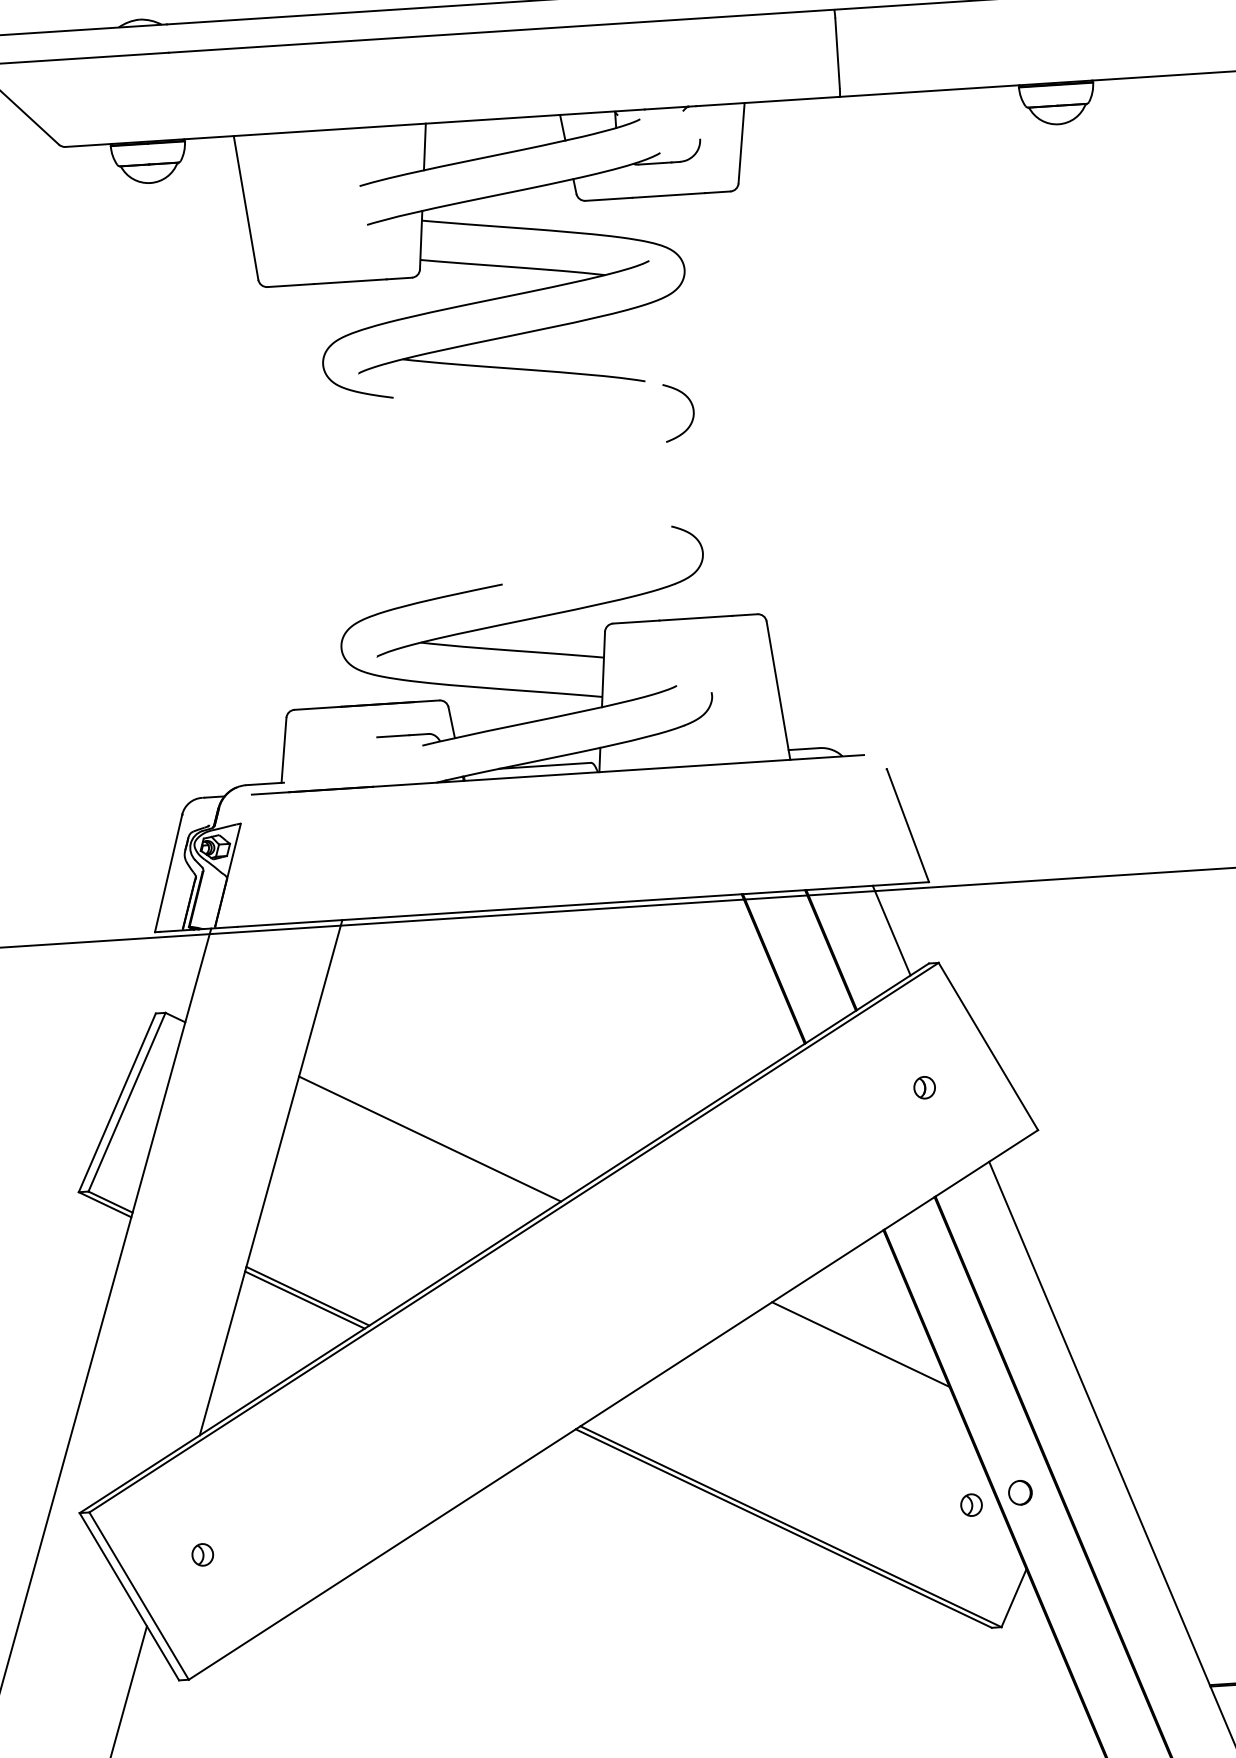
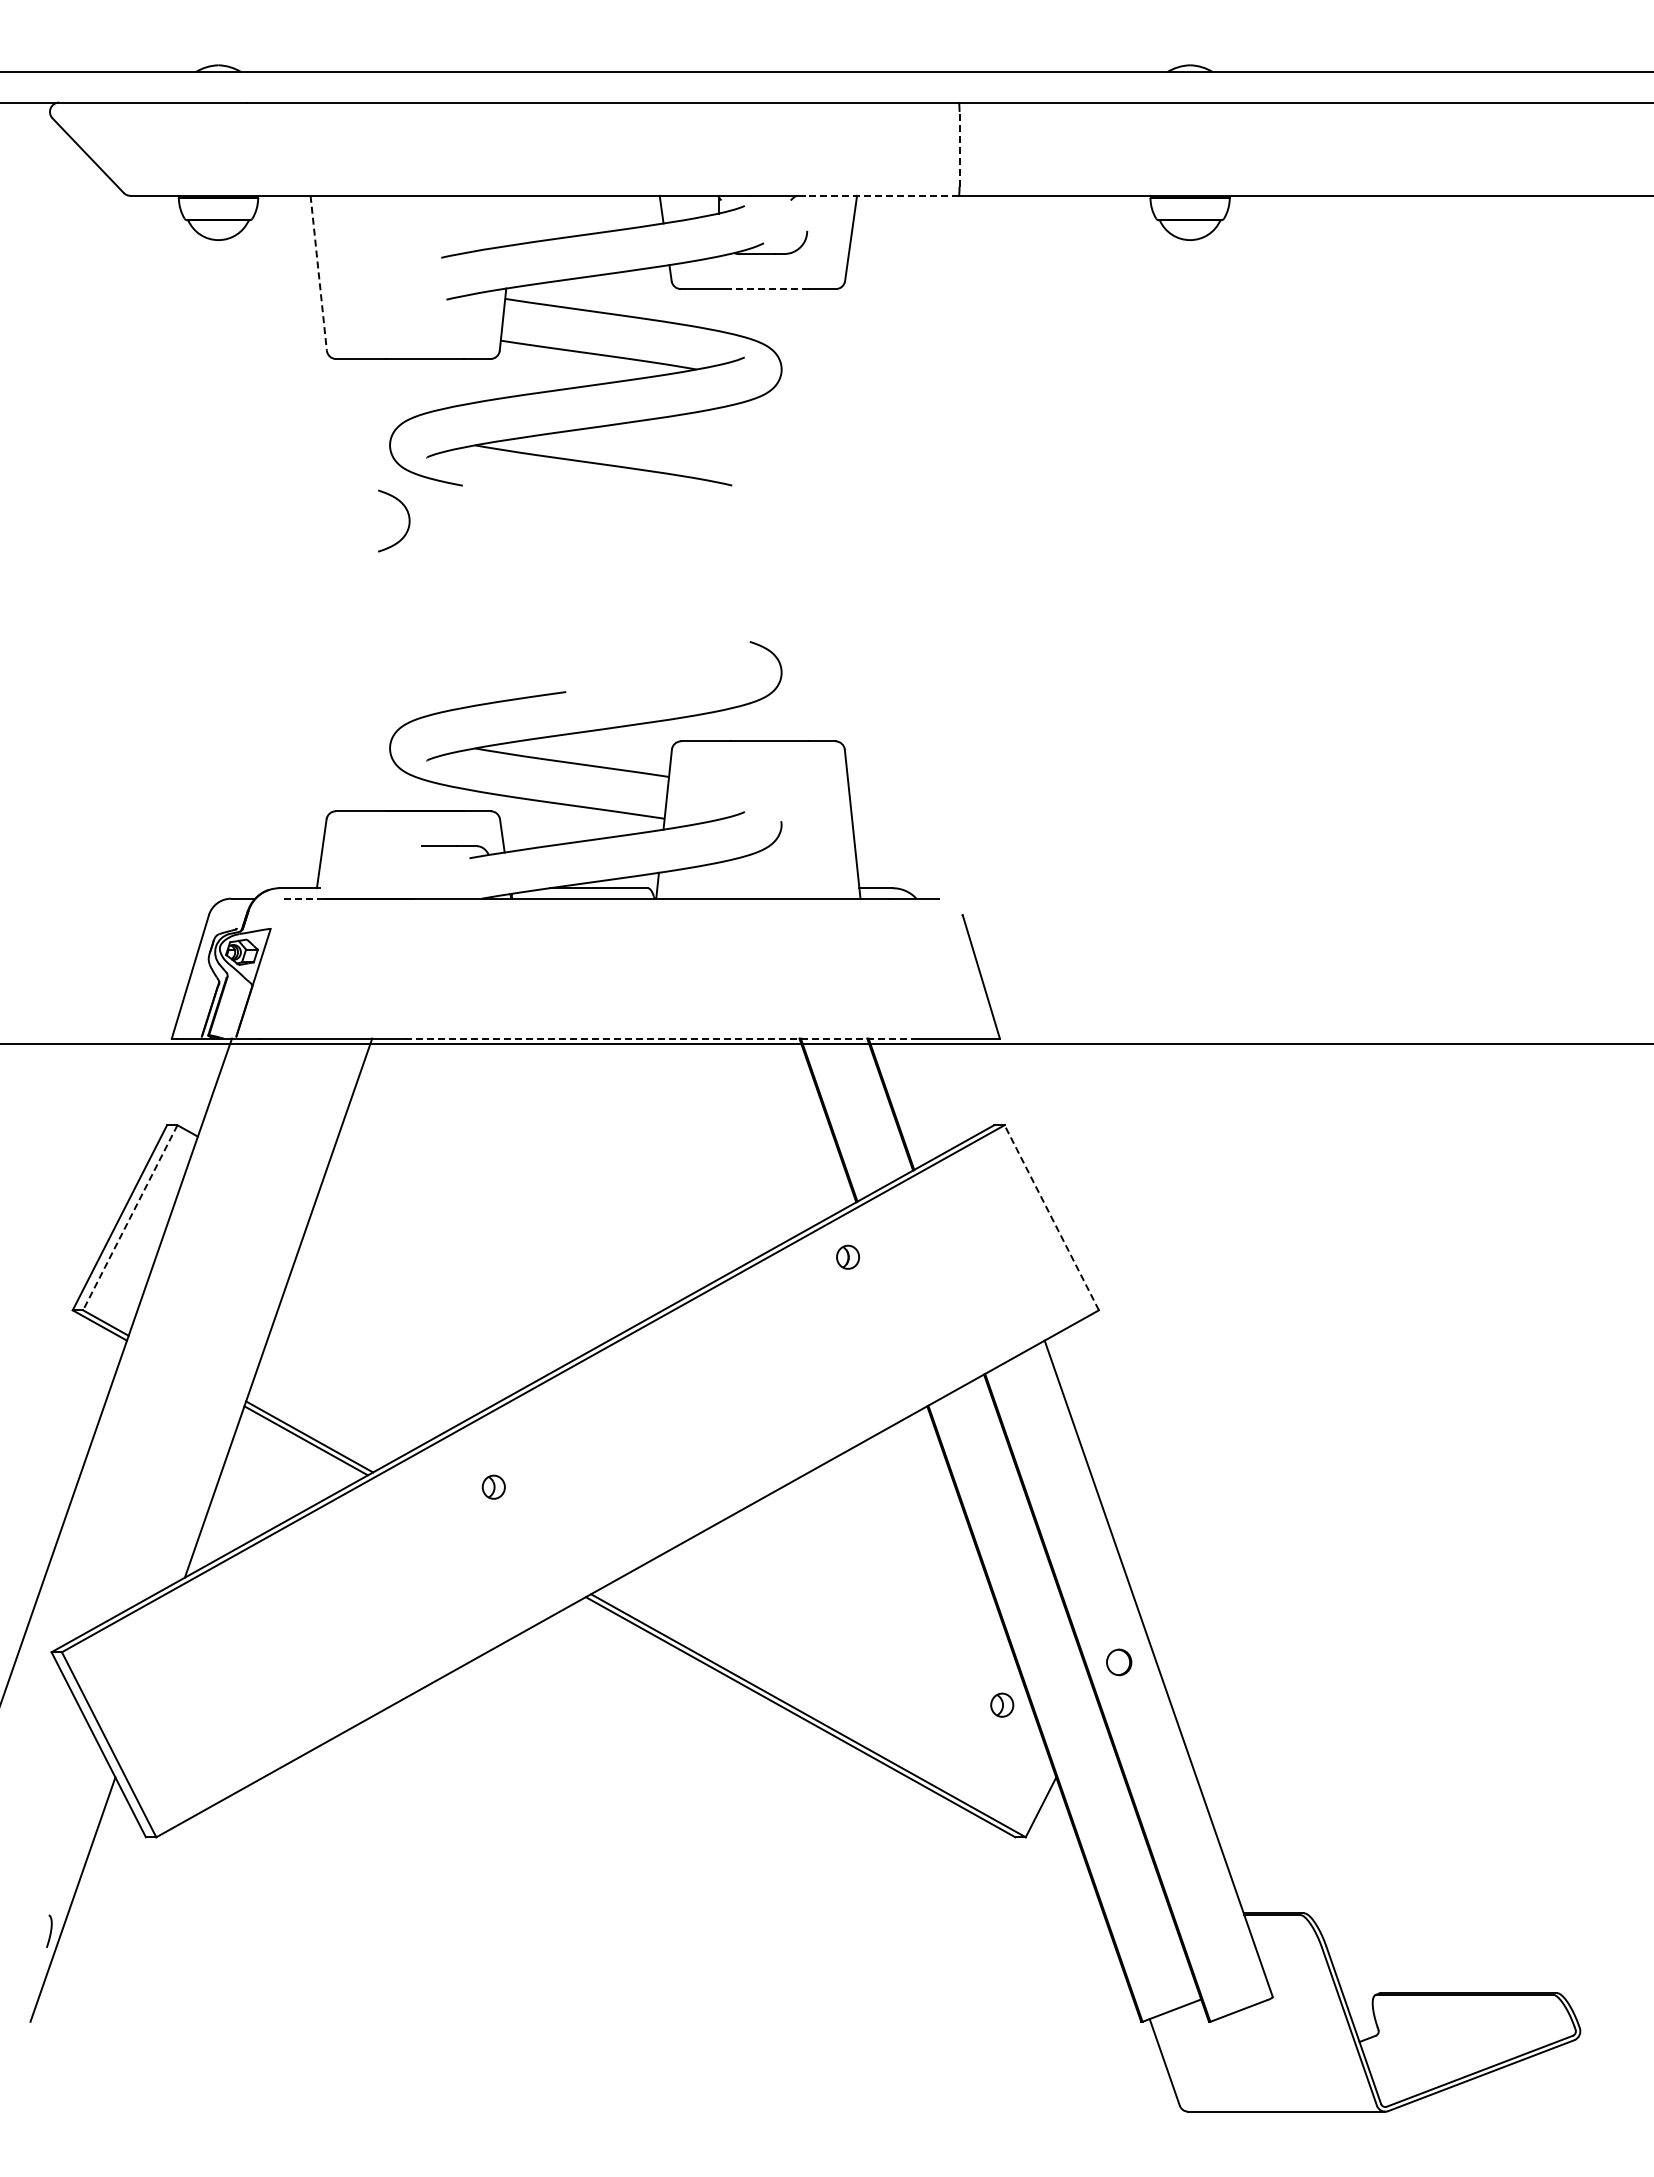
line: (837, 52) -> (959, 148), solid -> dashed
line: (768, 101) -> (882, 195), solid -> dashed
line: (424, 146) -> (513, 220), removed
line: (668, 195) -> (769, 289), solid -> dashed
line: (245, 208) -> (318, 273), solid -> dashed
curve: (692, 411) -> (408, 520), moved
line: (270, 793) -> (304, 898), solid -> dashed
line: (612, 902) -> (661, 1038), solid -> dashed
line: (891, 930) -> (956, 1087), removed
line: (988, 1046) -> (1051, 1217), solid -> dashed
part: (925, 1086) -> (848, 1256), moved
line: (127, 1101) -> (130, 1217), solid -> dashed
line: (429, 1138) -> (450, 1277), removed
line: (860, 1344) -> (894, 1526), removed
part: (1020, 1492) -> (1119, 1662), moved
part: (202, 1554) -> (493, 1486), moved

